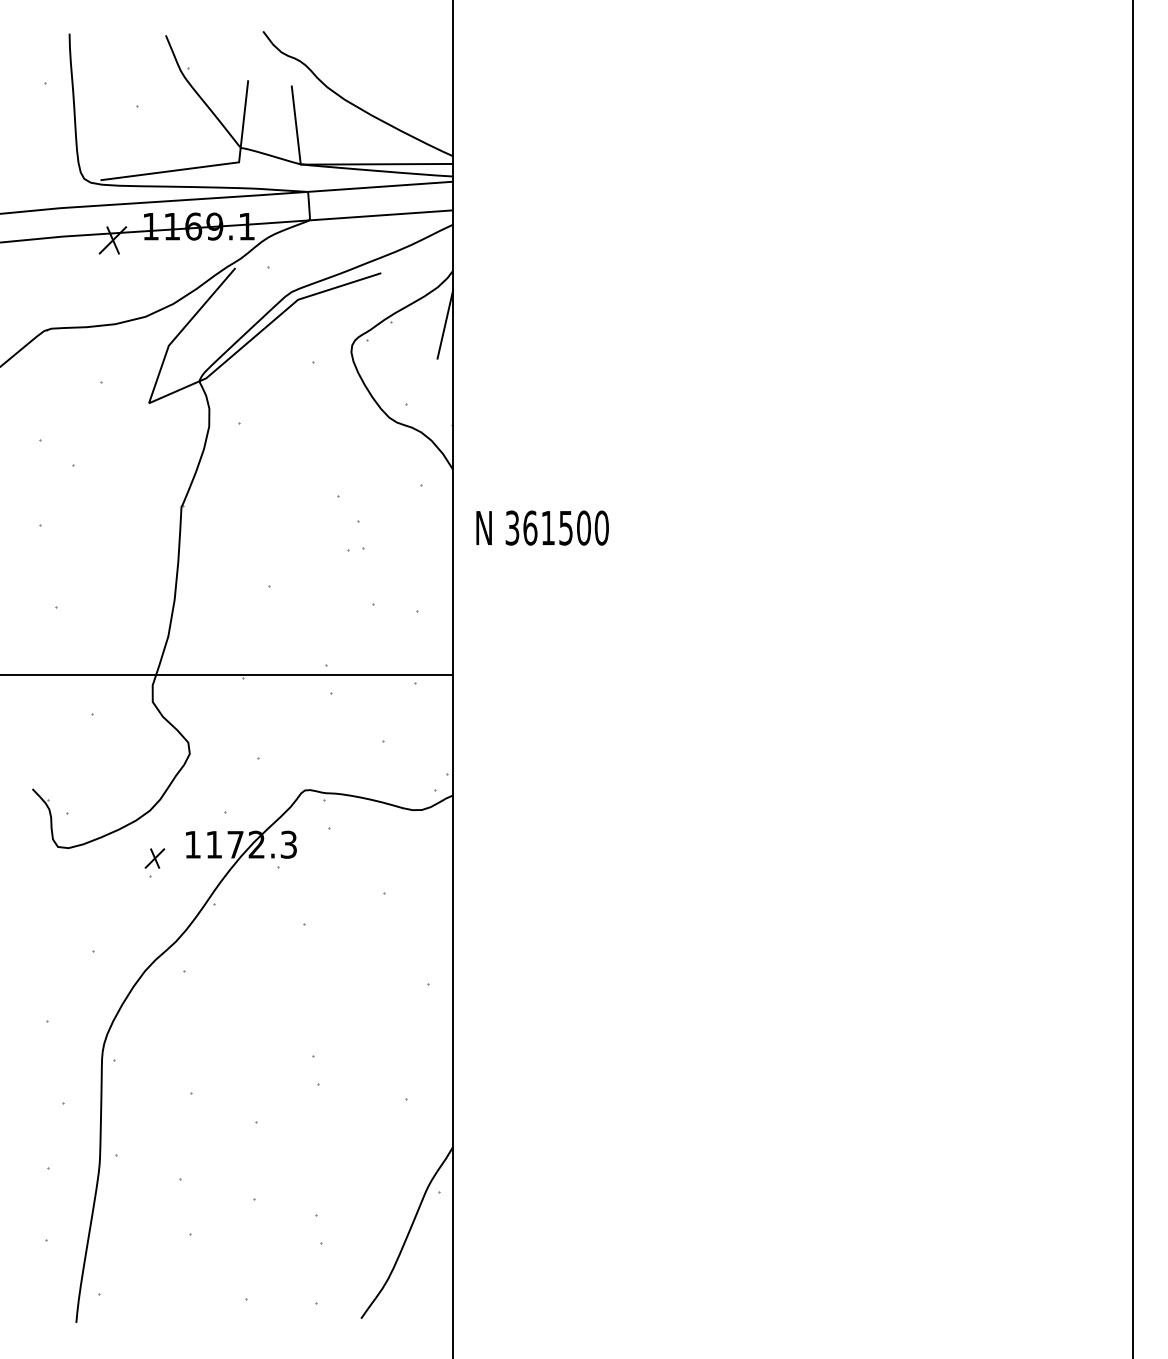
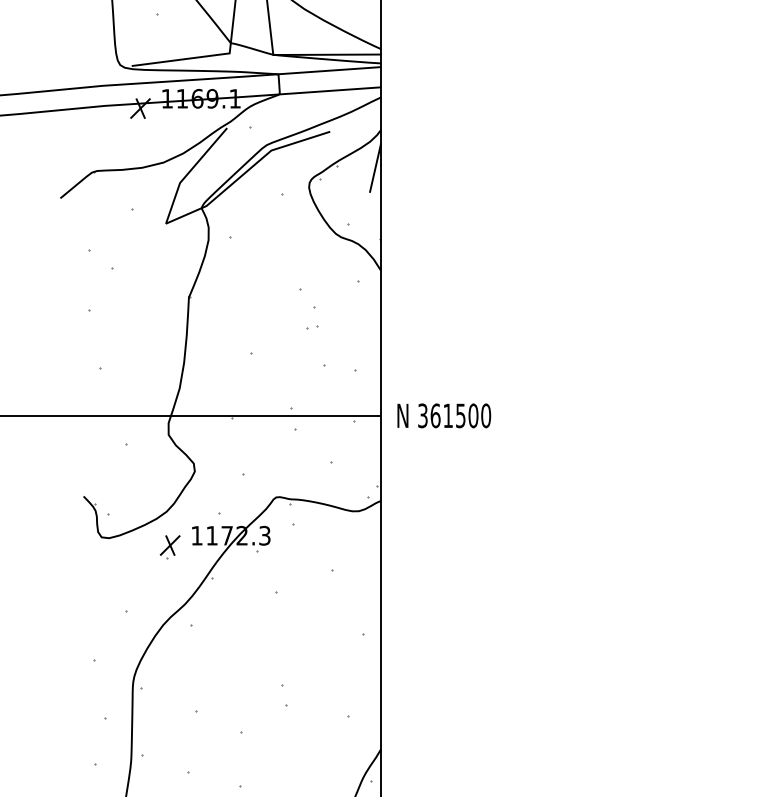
text: (542, 527) -> (444, 415), moved
part: (154, 858) -> (169, 545), size x1.43

